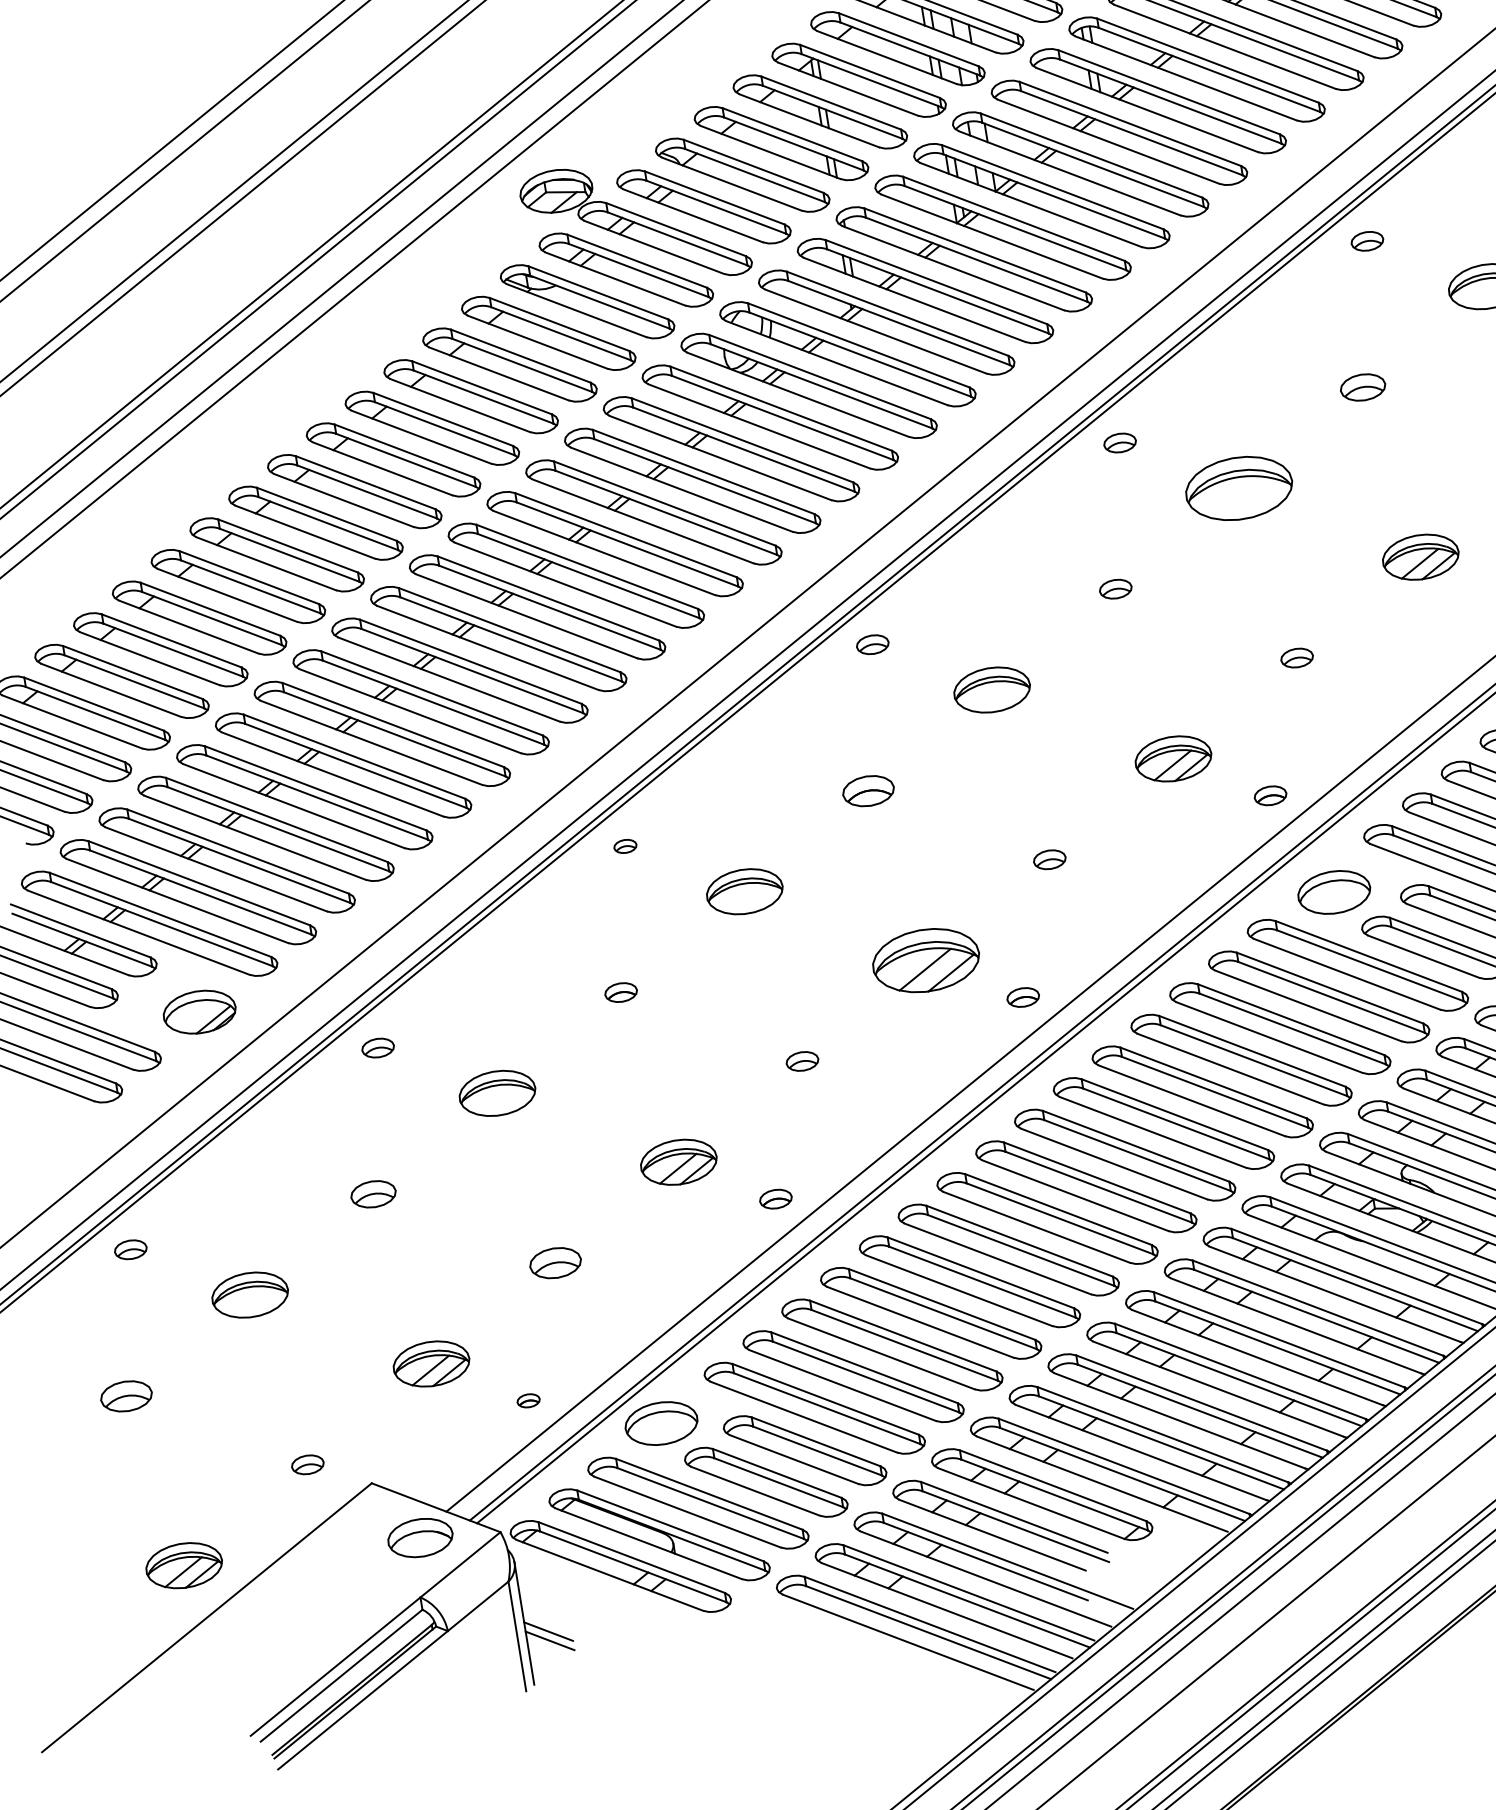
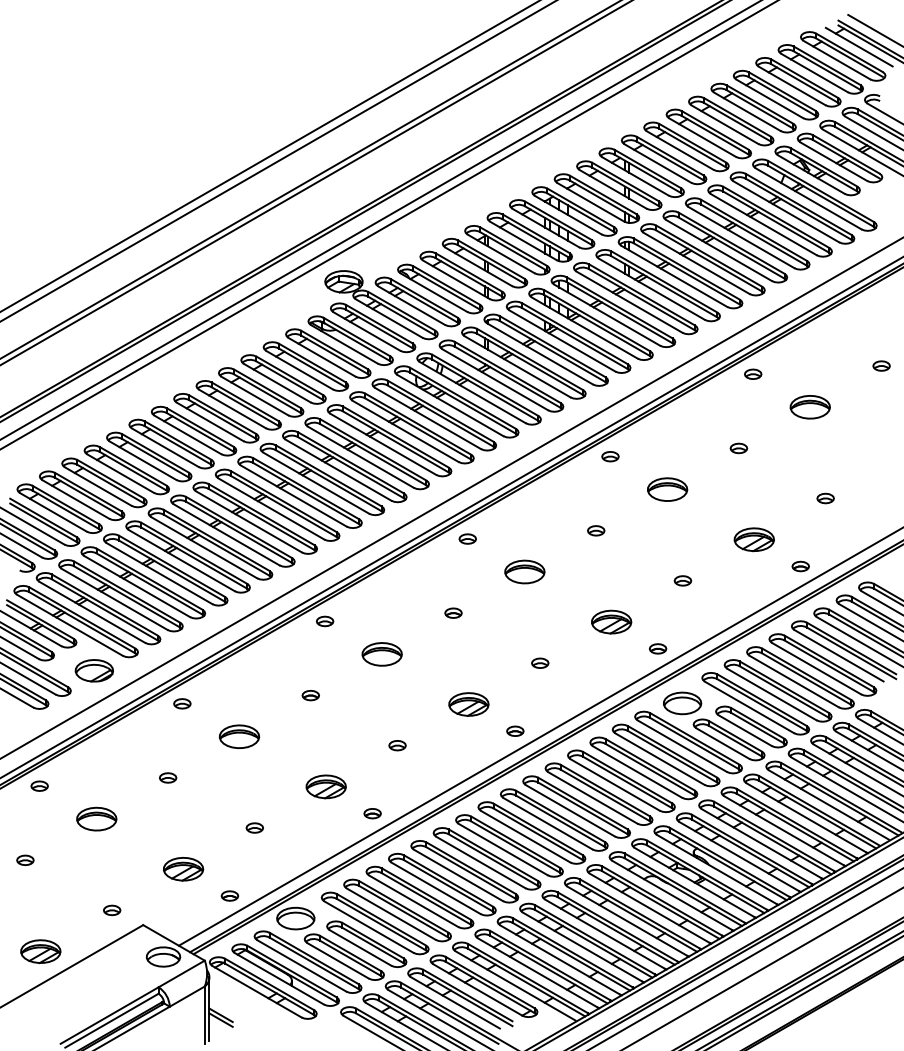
part: (1362, 387) -> (738, 448), size x0.71
part: (1239, 488) -> (667, 489), size x0.71
part: (868, 789) -> (453, 612), size x0.62
part: (624, 846) -> (324, 621), size x1.43
part: (925, 960) -> (468, 704), size x0.71
part: (374, 1193) -> (168, 777), size x0.71
part: (554, 1262) -> (254, 827), size x0.62
part: (126, 1394) -> (25, 859), size x0.62
part: (527, 1399) -> (229, 895), size x1.43

